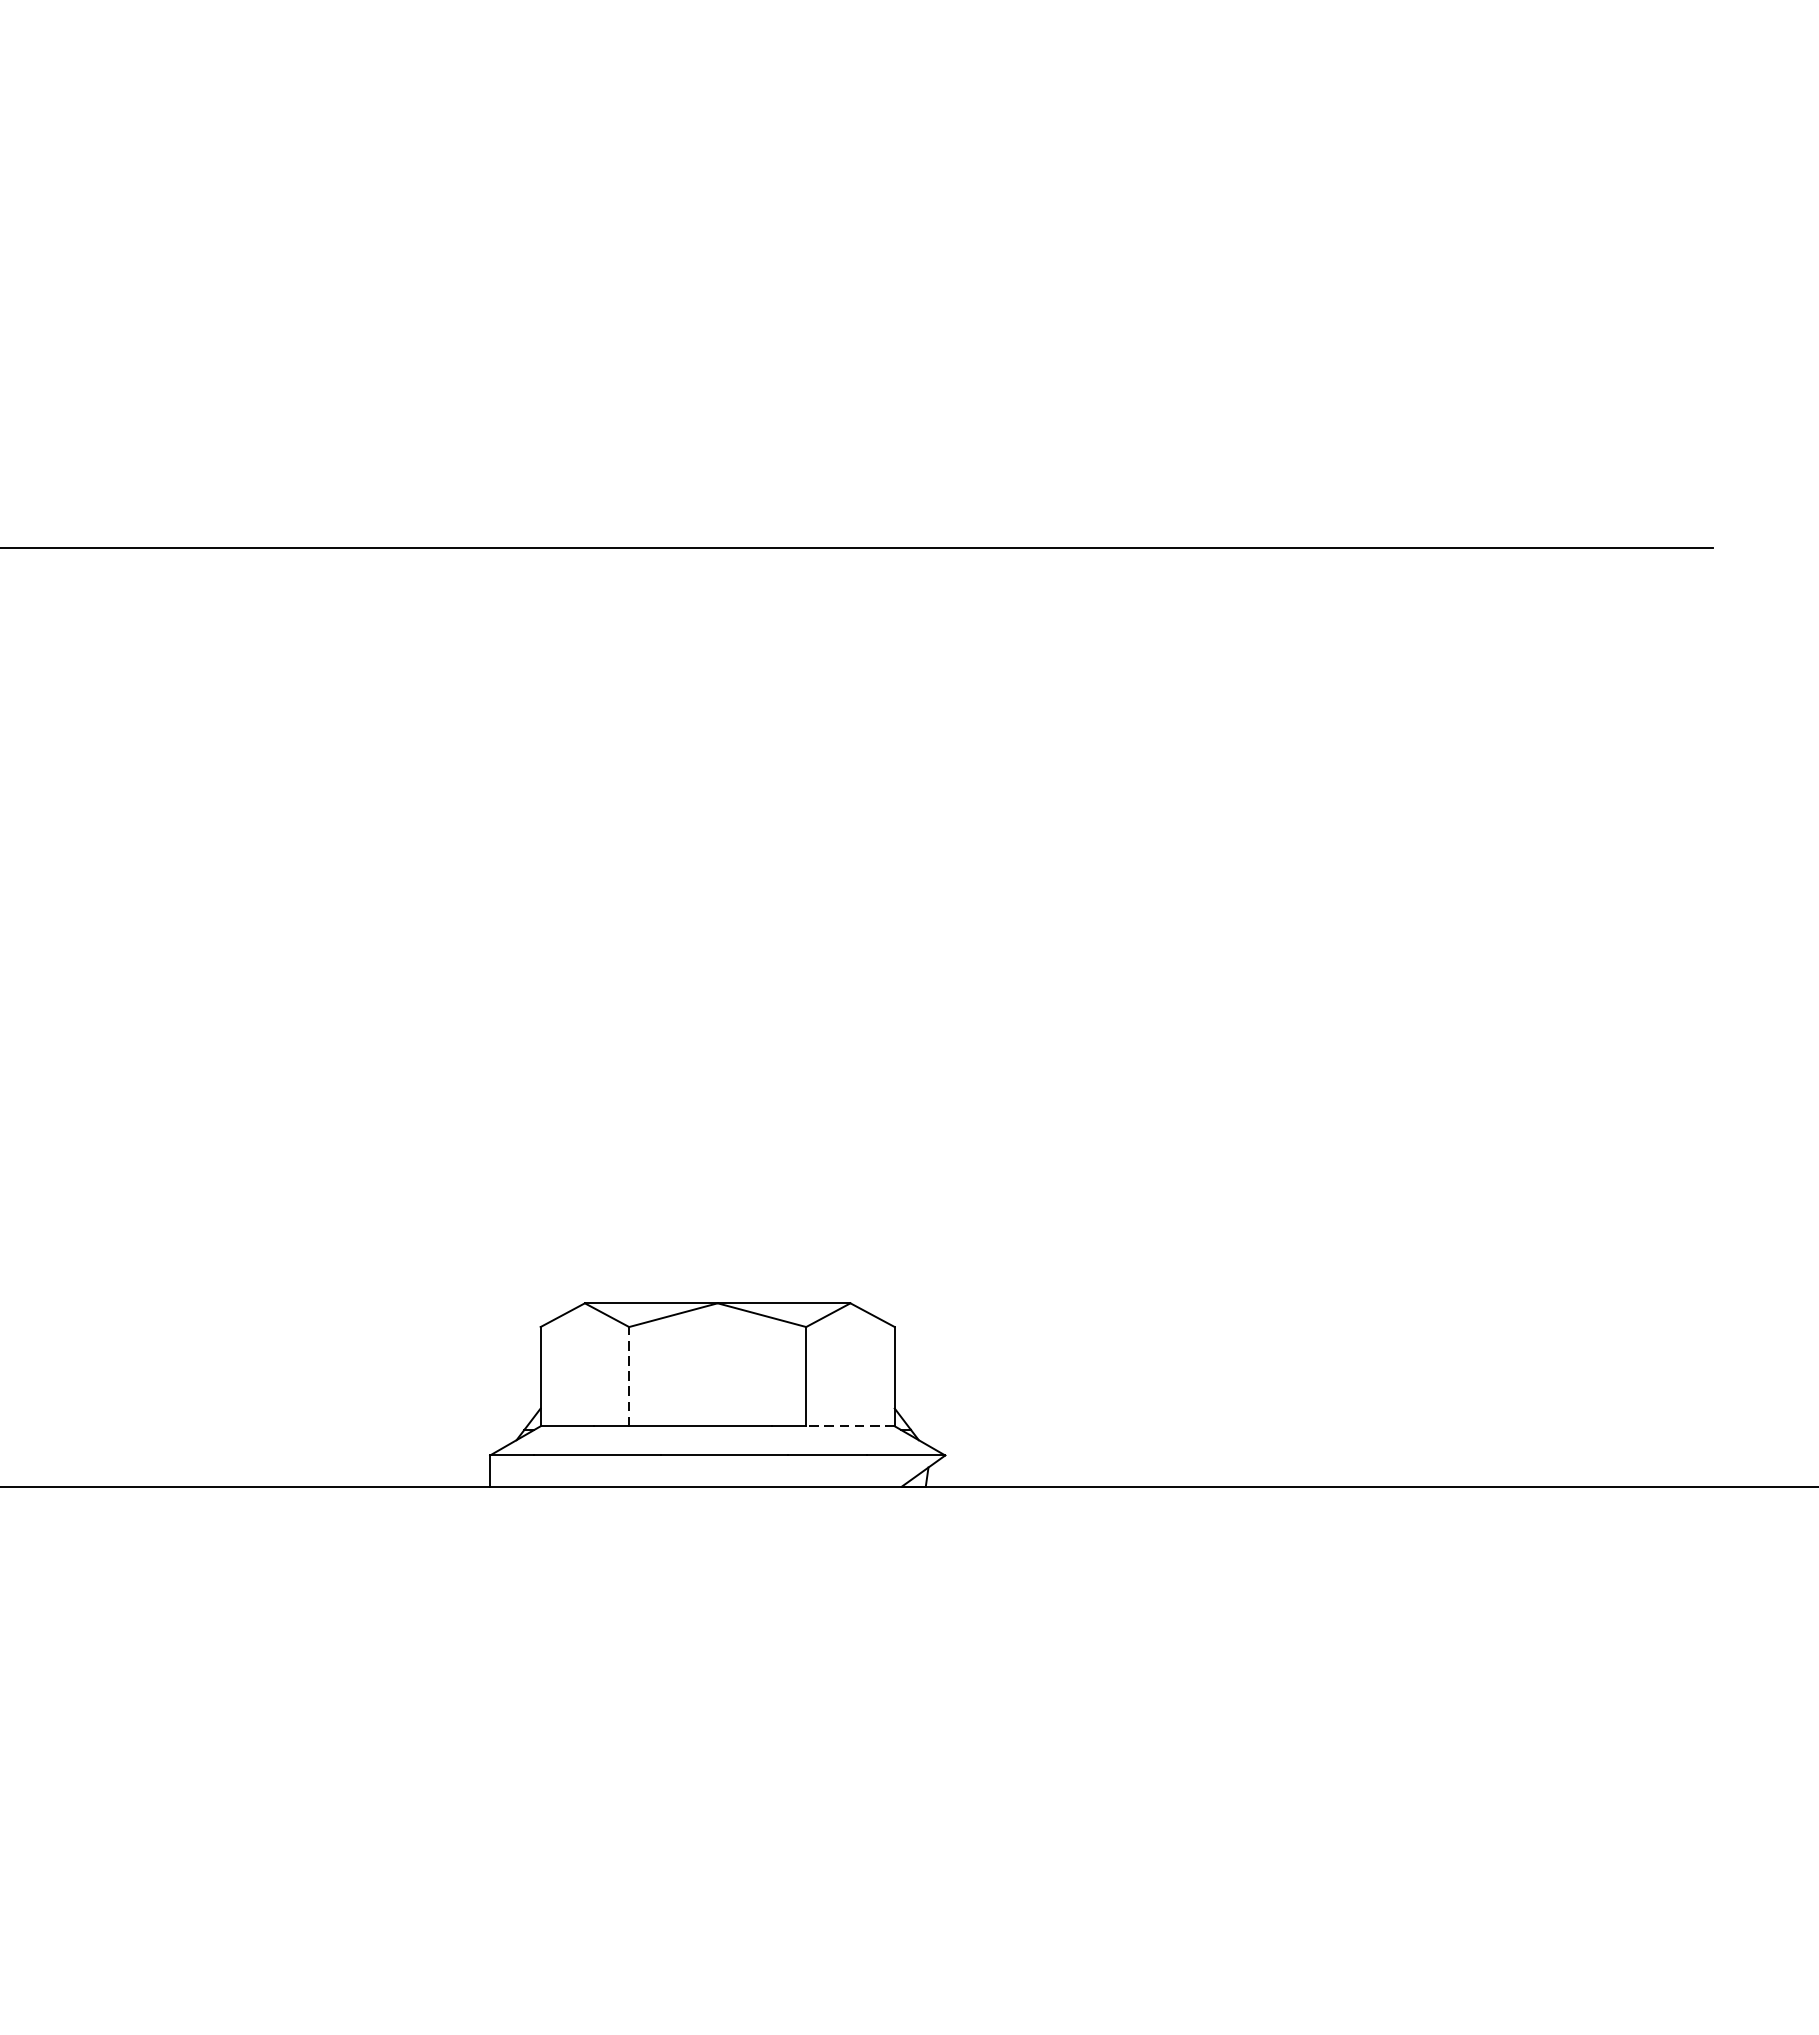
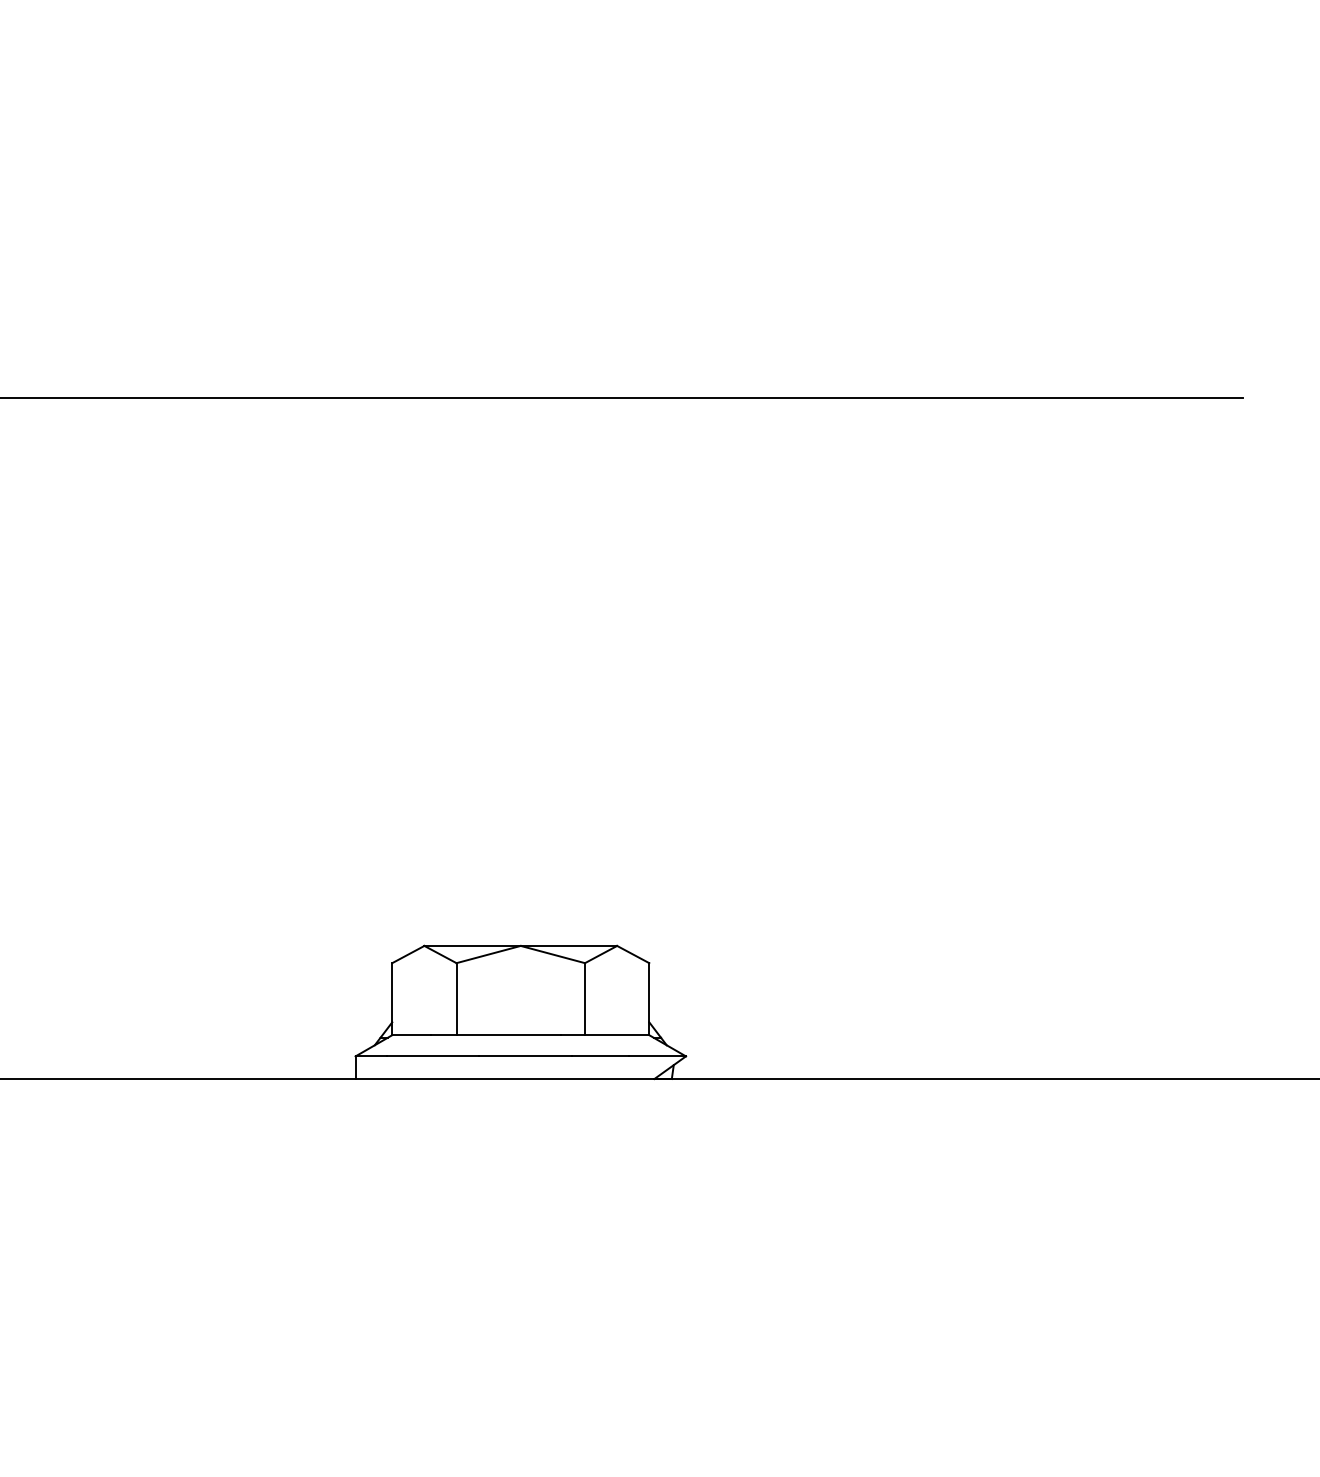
line: (629, 1375) -> (456, 998), dashed -> solid
line: (849, 1426) -> (616, 1035), dashed -> solid

